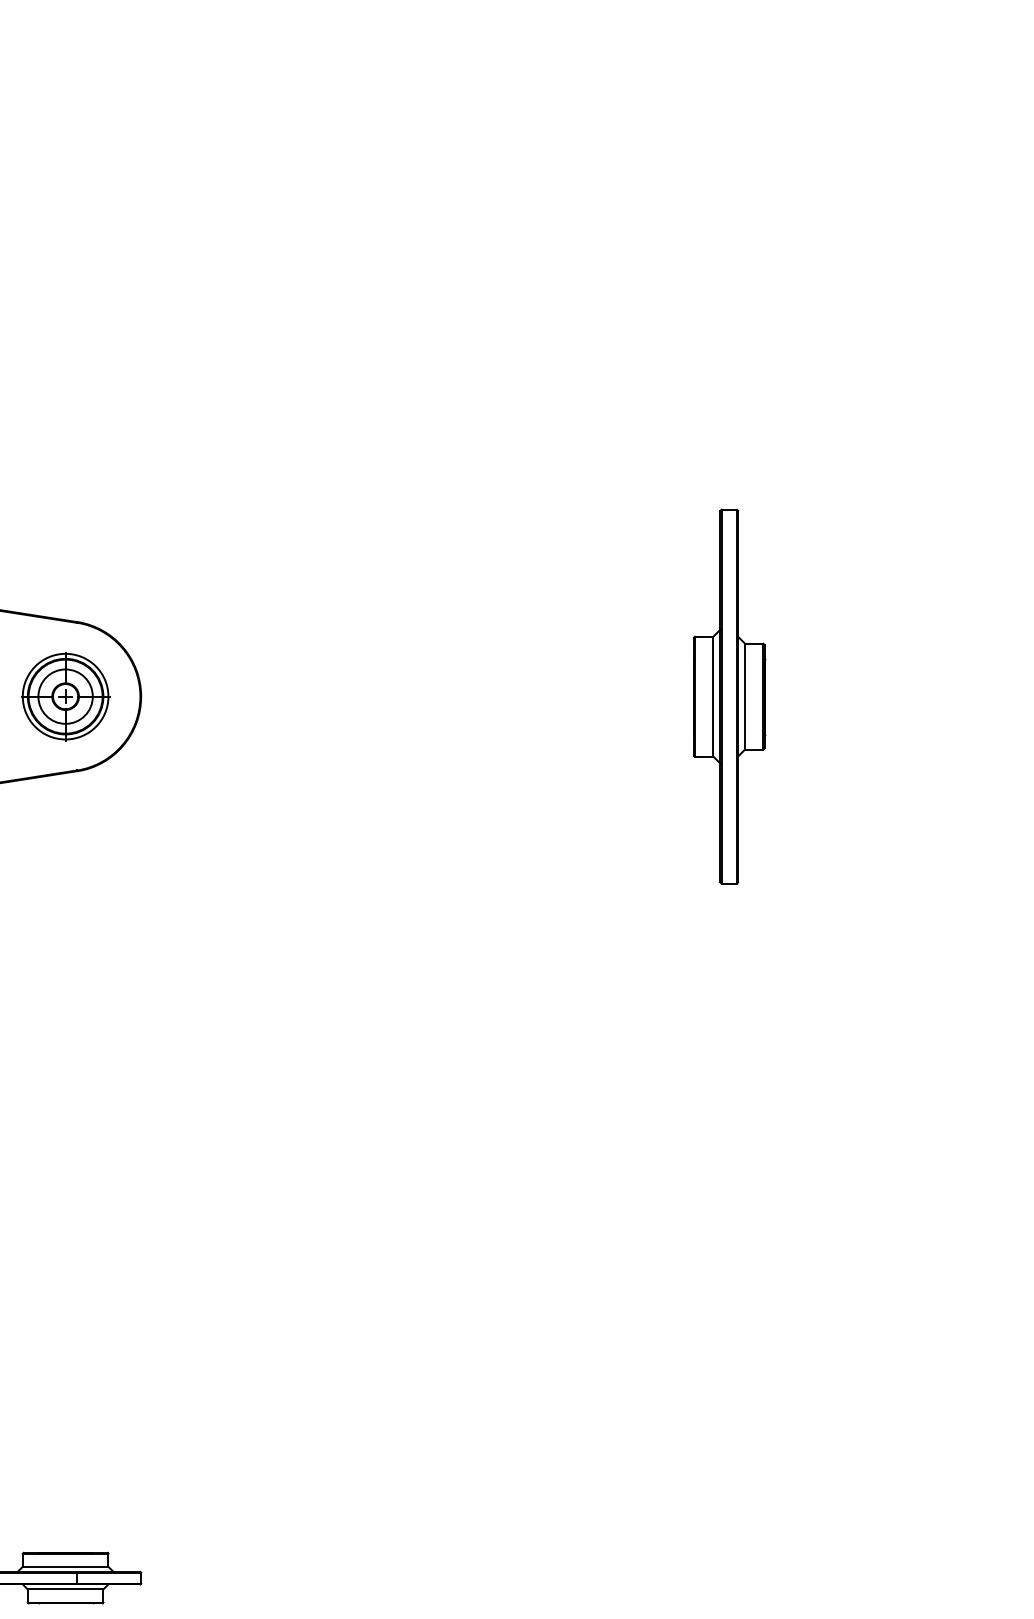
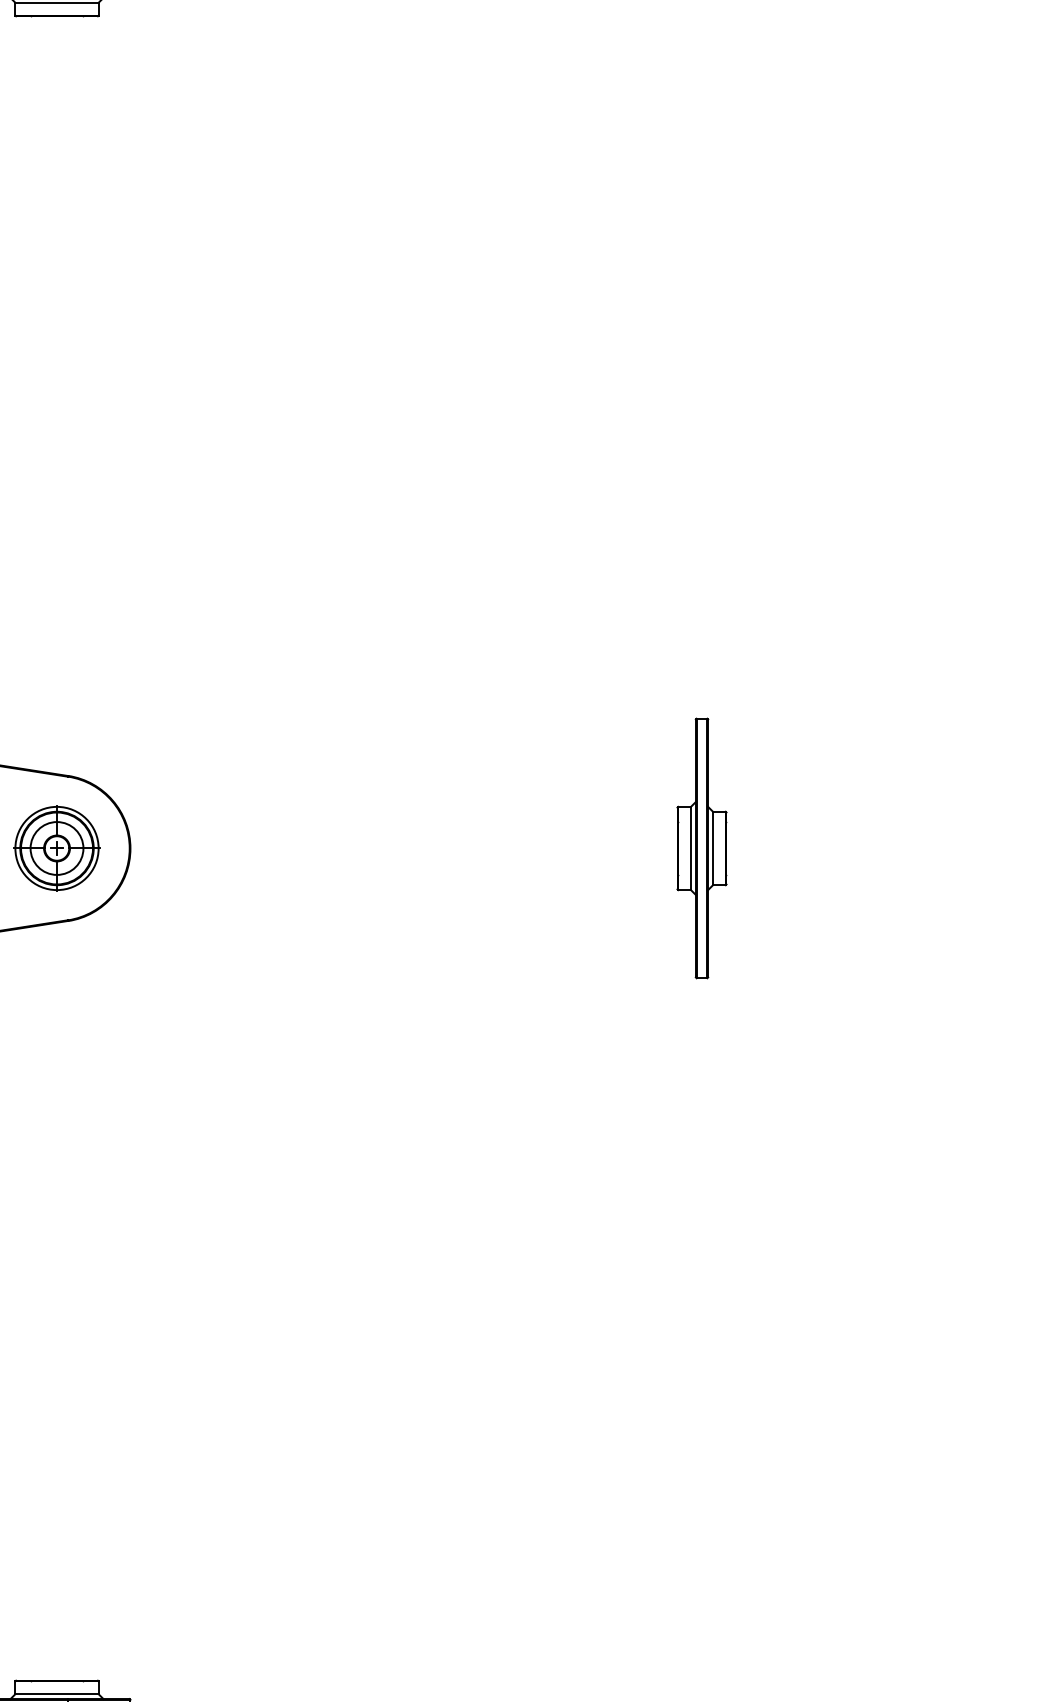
part: (728, 696) -> (701, 848), size x0.71

